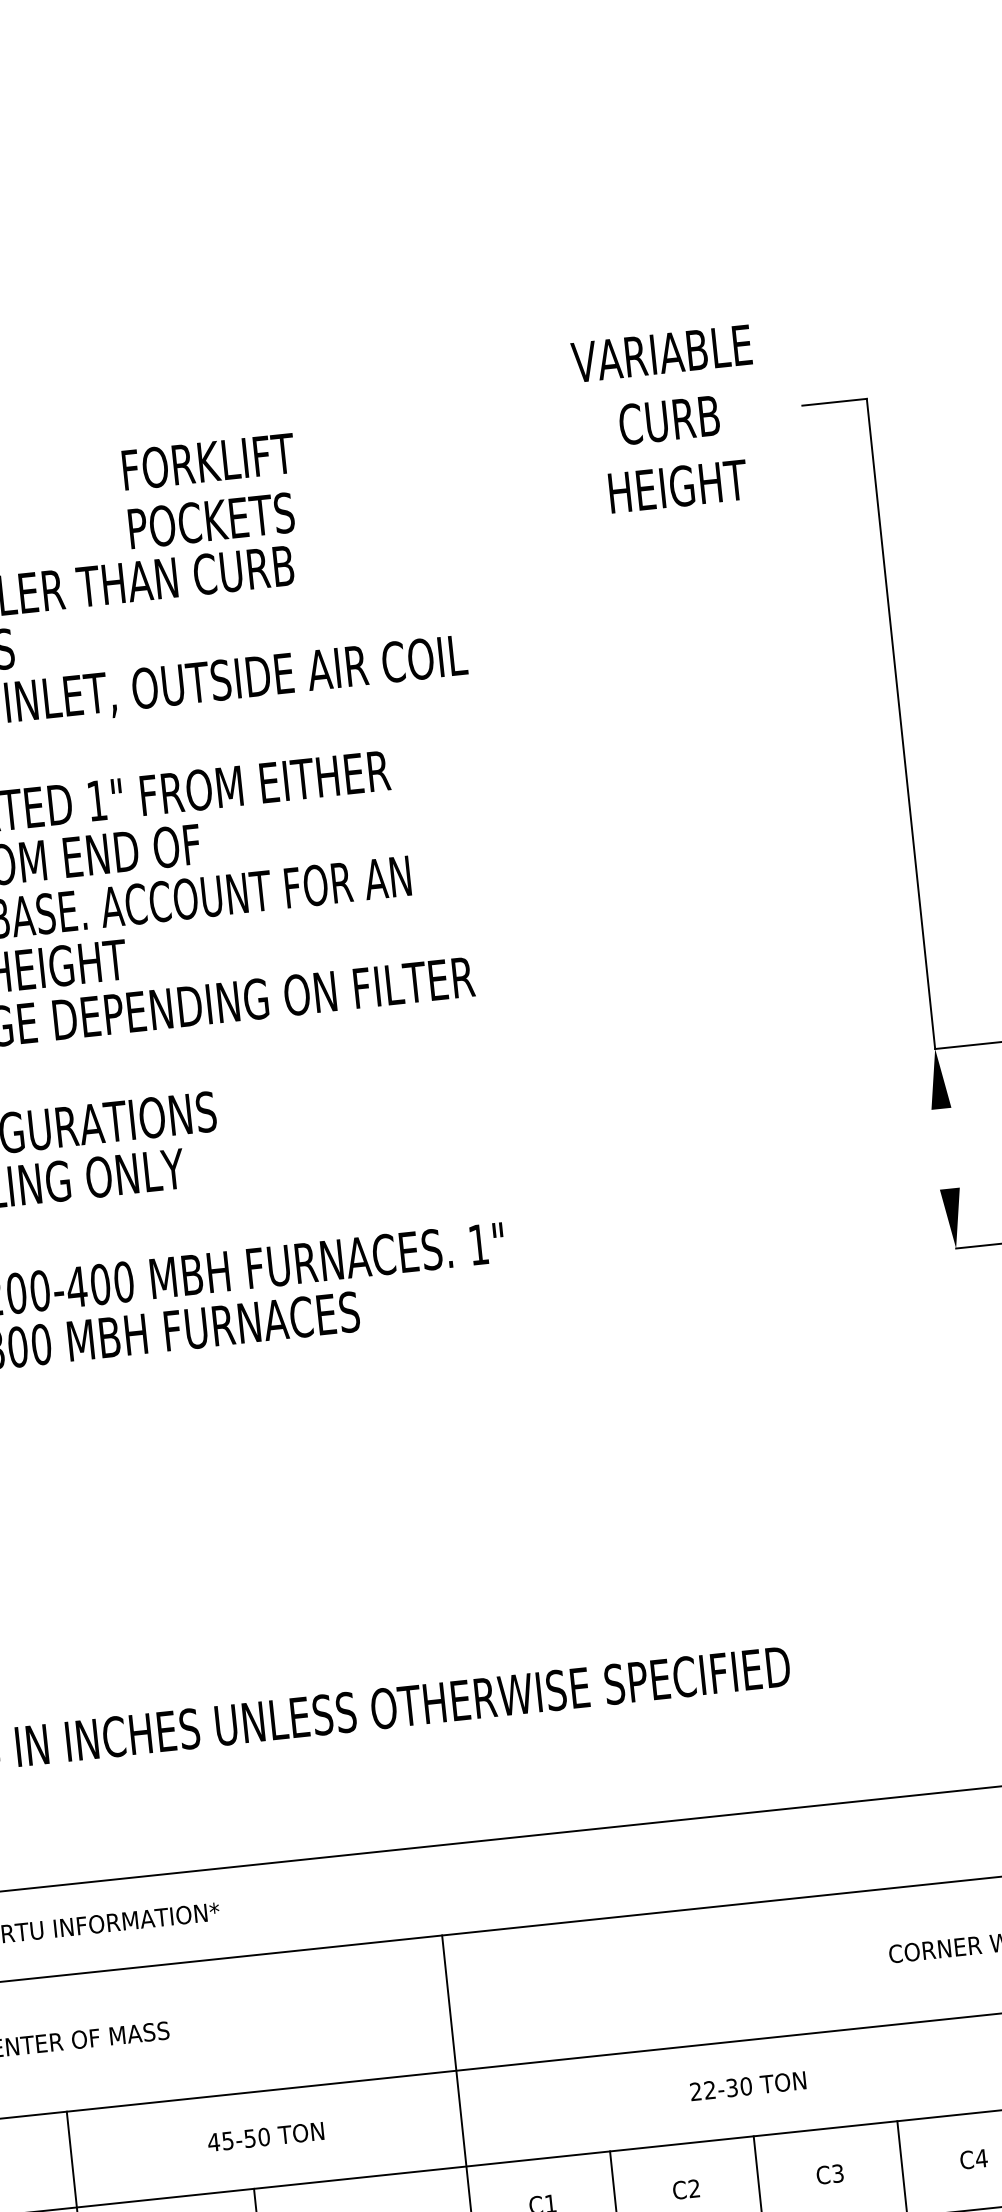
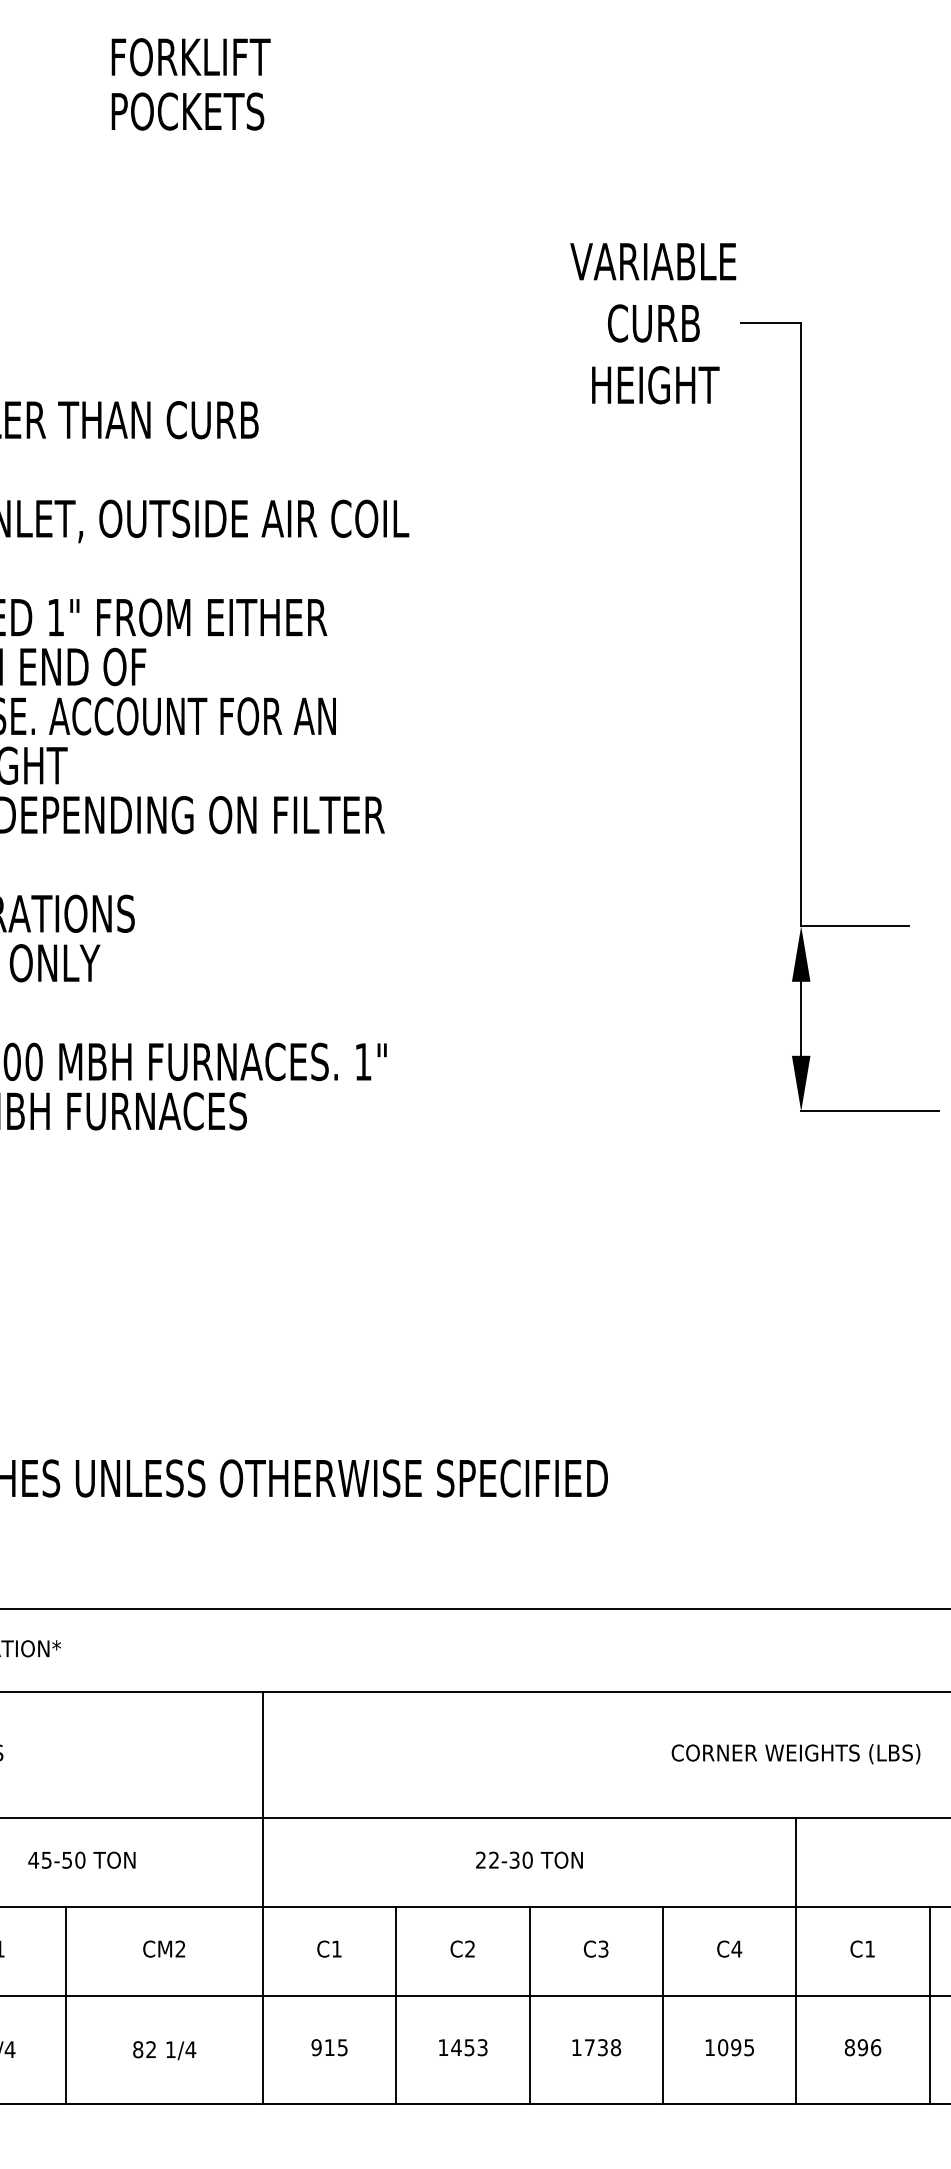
text: (668, 420) -> (653, 323), moved
text: (211, 491) -> (190, 84), moved
line: (945, 1148) -> (801, 1018), added

